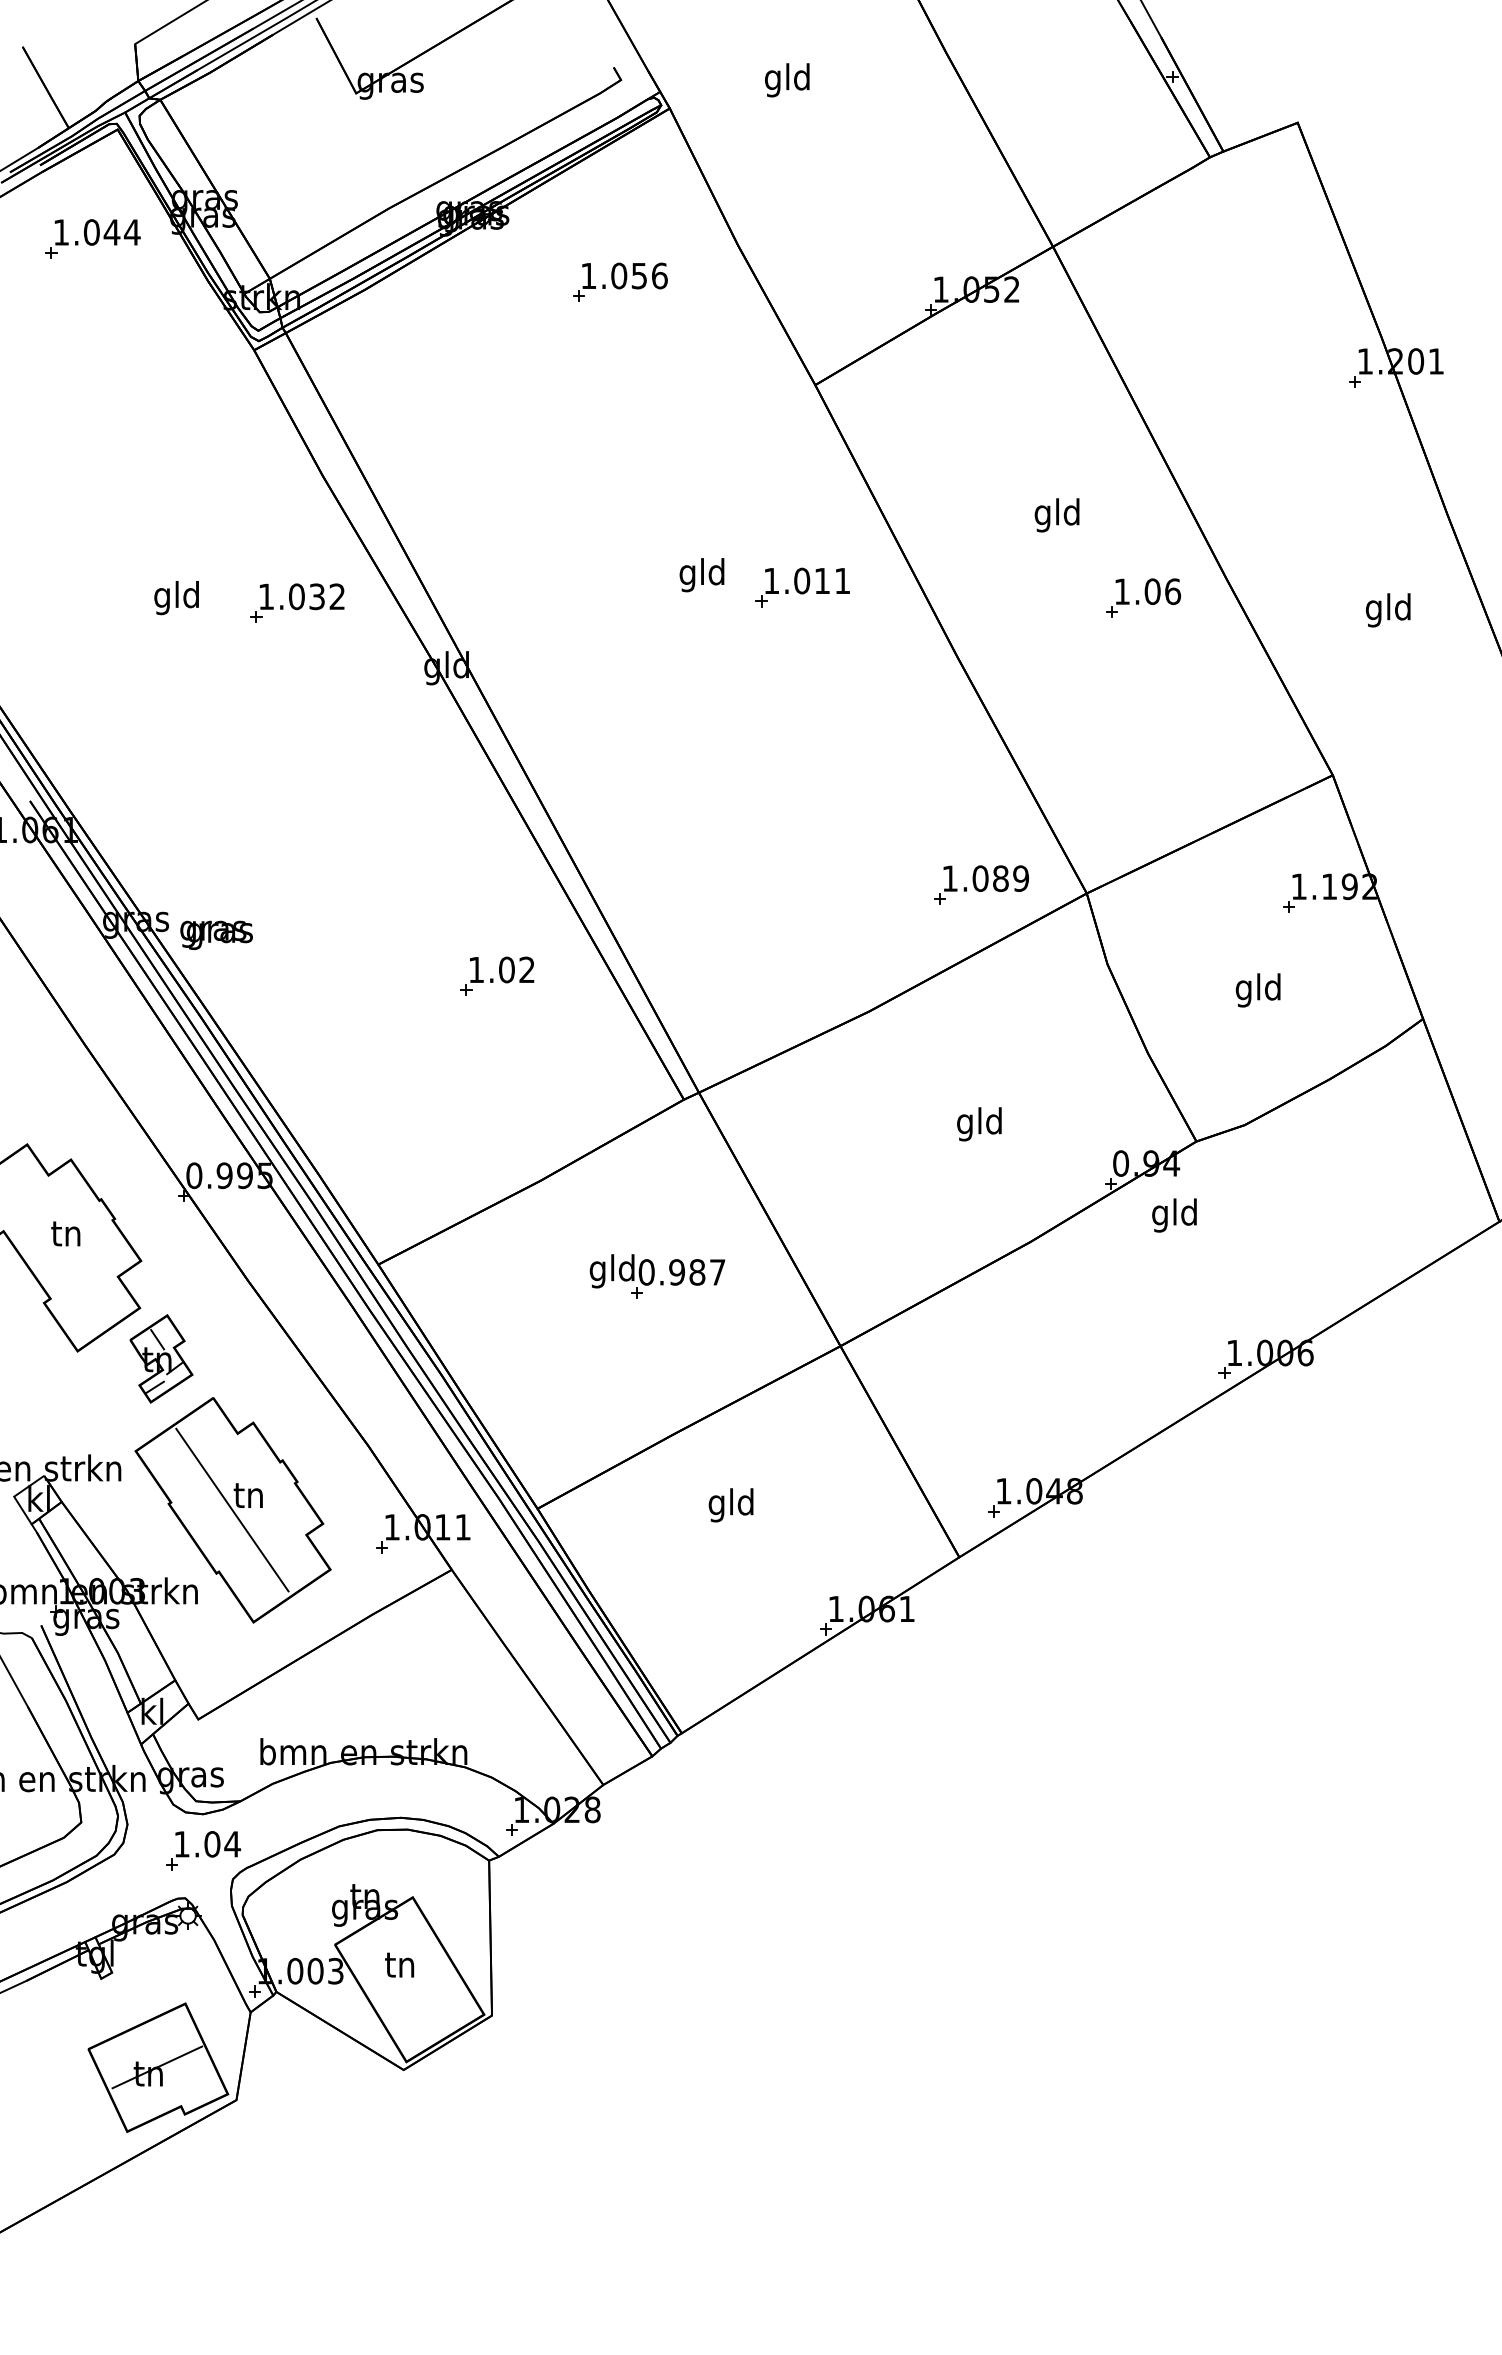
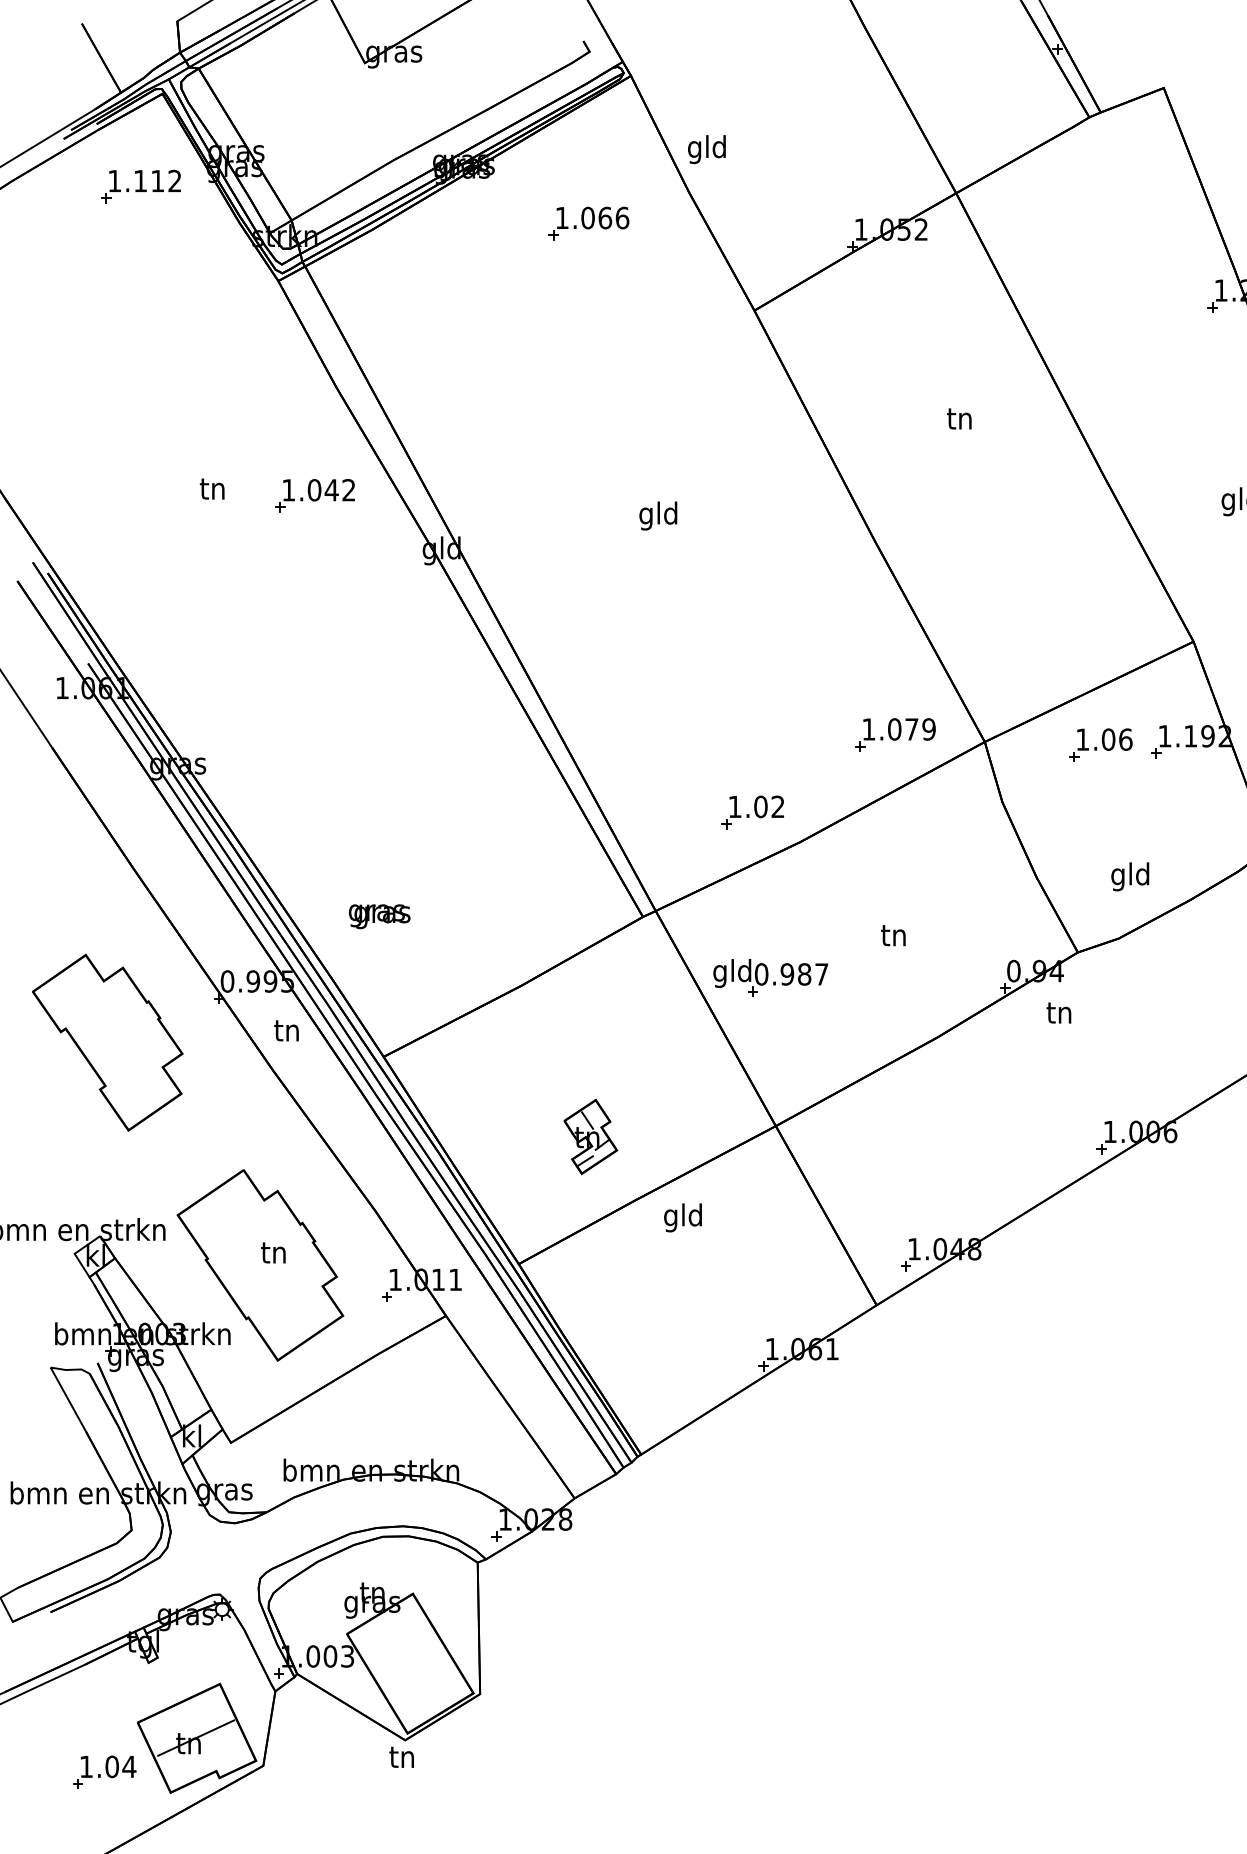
text: (787, 80) -> (707, 149), moved
text: (111, 232) -> (157, 181), 1.044 -> 1.112
text: (639, 275) -> (605, 217), 1.056 -> 1.066
text: (1056, 515) -> (959, 421), gld -> tn
text: (701, 575) -> (657, 516), moved
part: (802, 587) -> (743, 482), removed
text: (316, 596) -> (331, 490), 1.032 -> 1.042
part: (1143, 597) -> (1100, 744), moved
text: (176, 598) -> (212, 491), gld -> tn
text: (1000, 878) -> (911, 729), 1.089 -> 1.079
text: (216, 935) -> (379, 916), moved
part: (497, 975) -> (752, 811), moved
text: (1257, 990) -> (1129, 876), moved
text: (979, 1124) -> (893, 938), gld -> tn
text: (1174, 1215) -> (1059, 1015), gld -> tn
text: (65, 1233) -> (286, 1030), moved
part: (657, 1276) -> (770, 977), moved
part: (161, 1358) -> (590, 1136), moved
text: (730, 1505) -> (682, 1218), moved
line: (232, 1509) -> (259, 1264), removed
part: (203, 1850) -> (104, 1772), moved
text: (399, 1964) -> (401, 1756), moved

